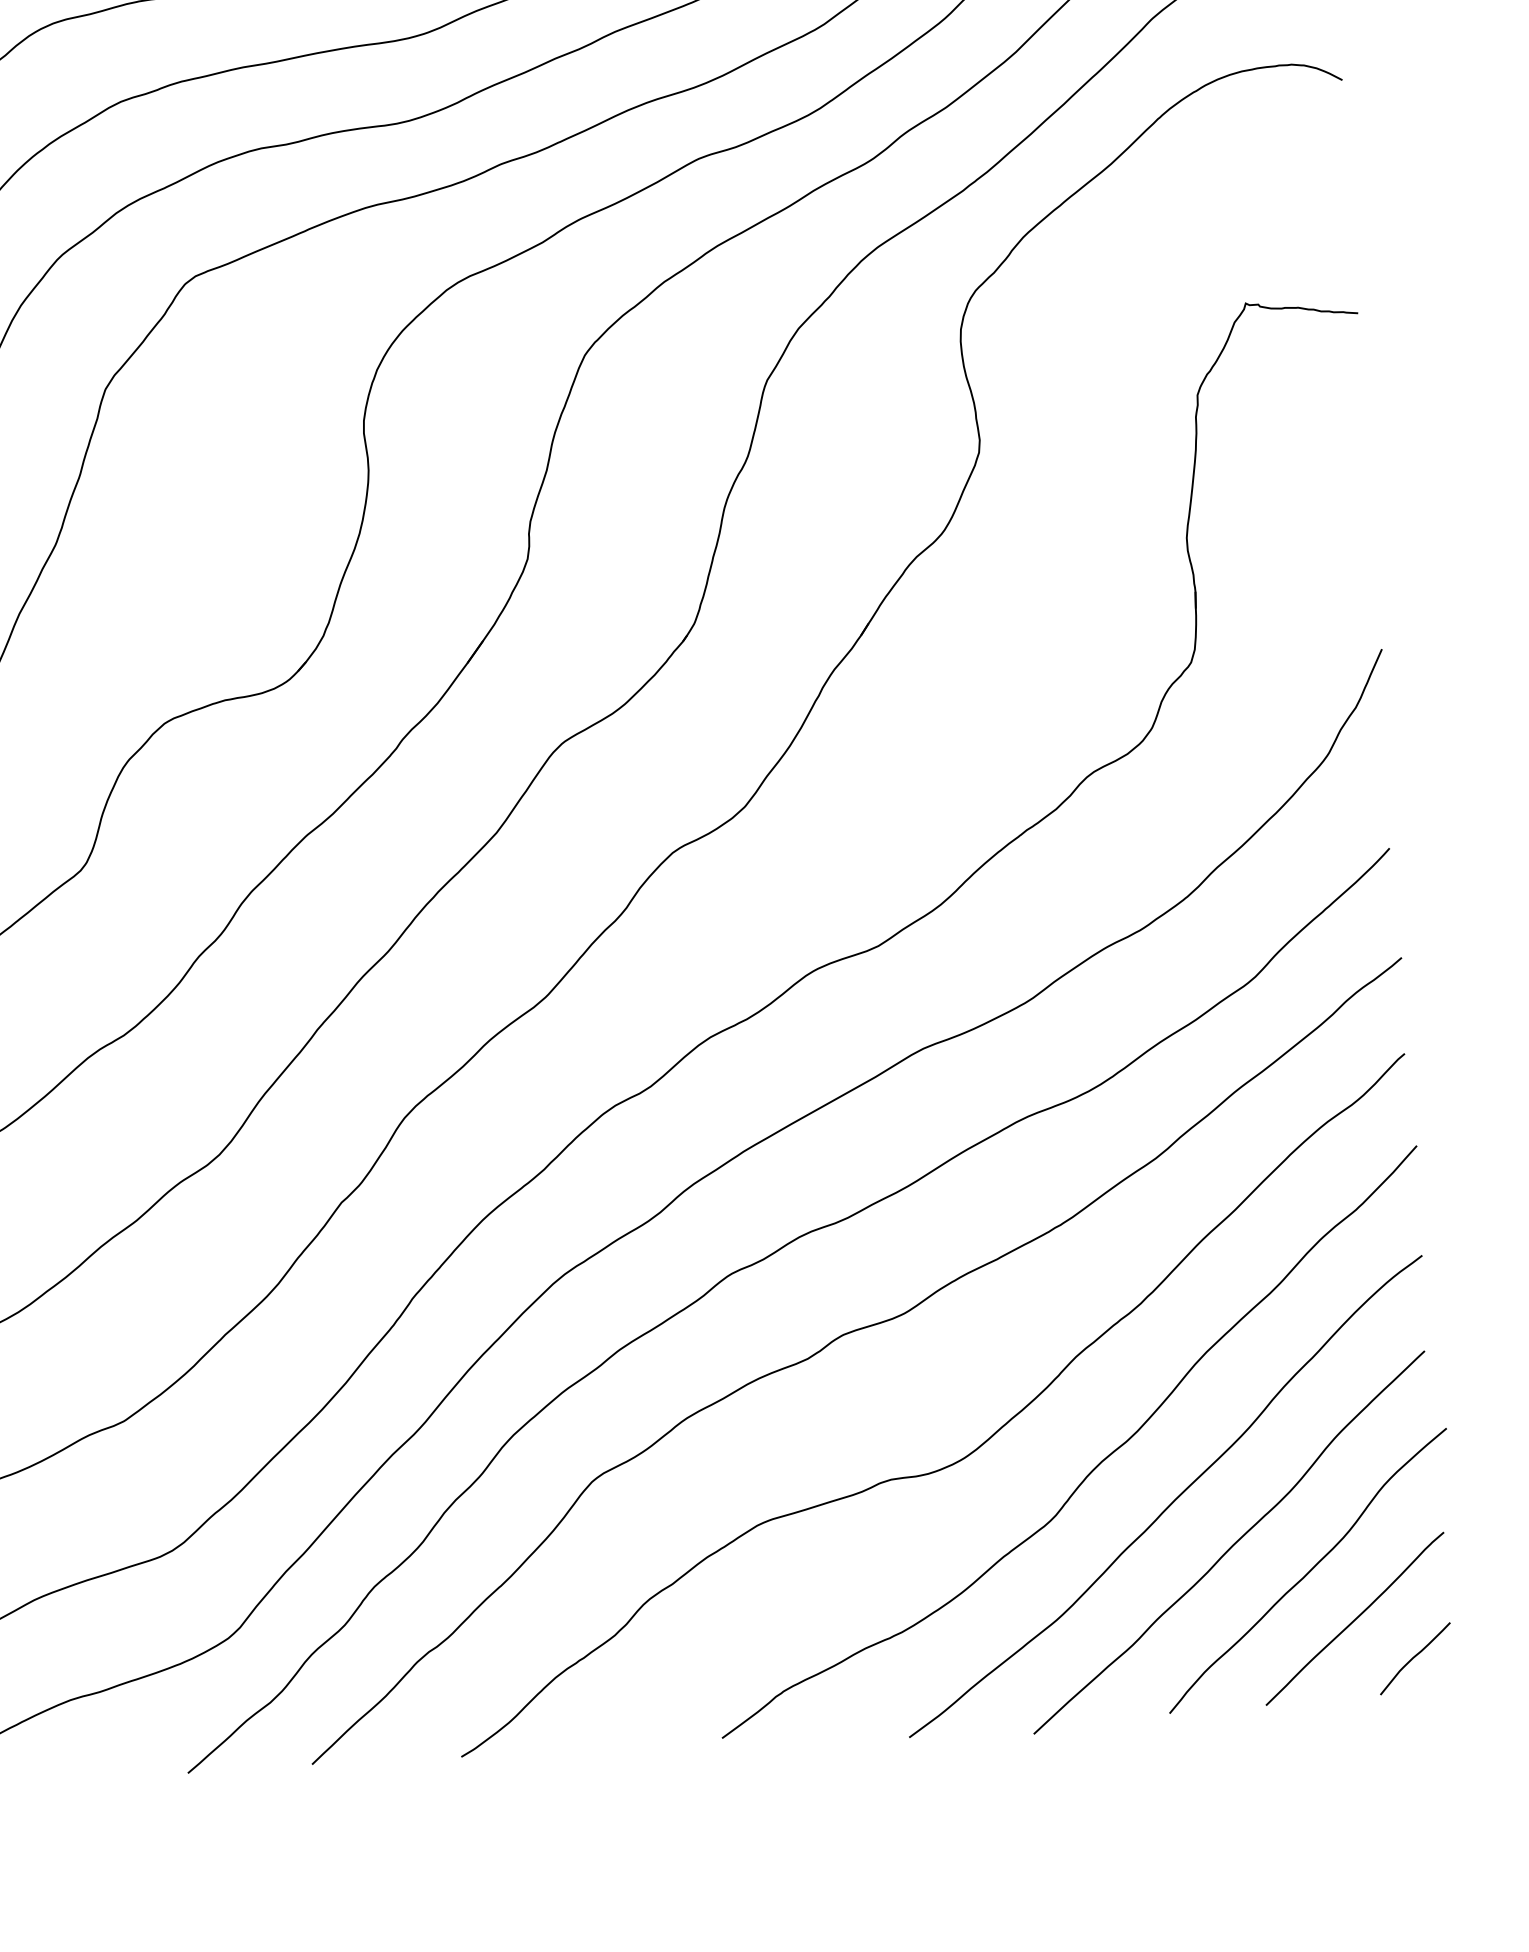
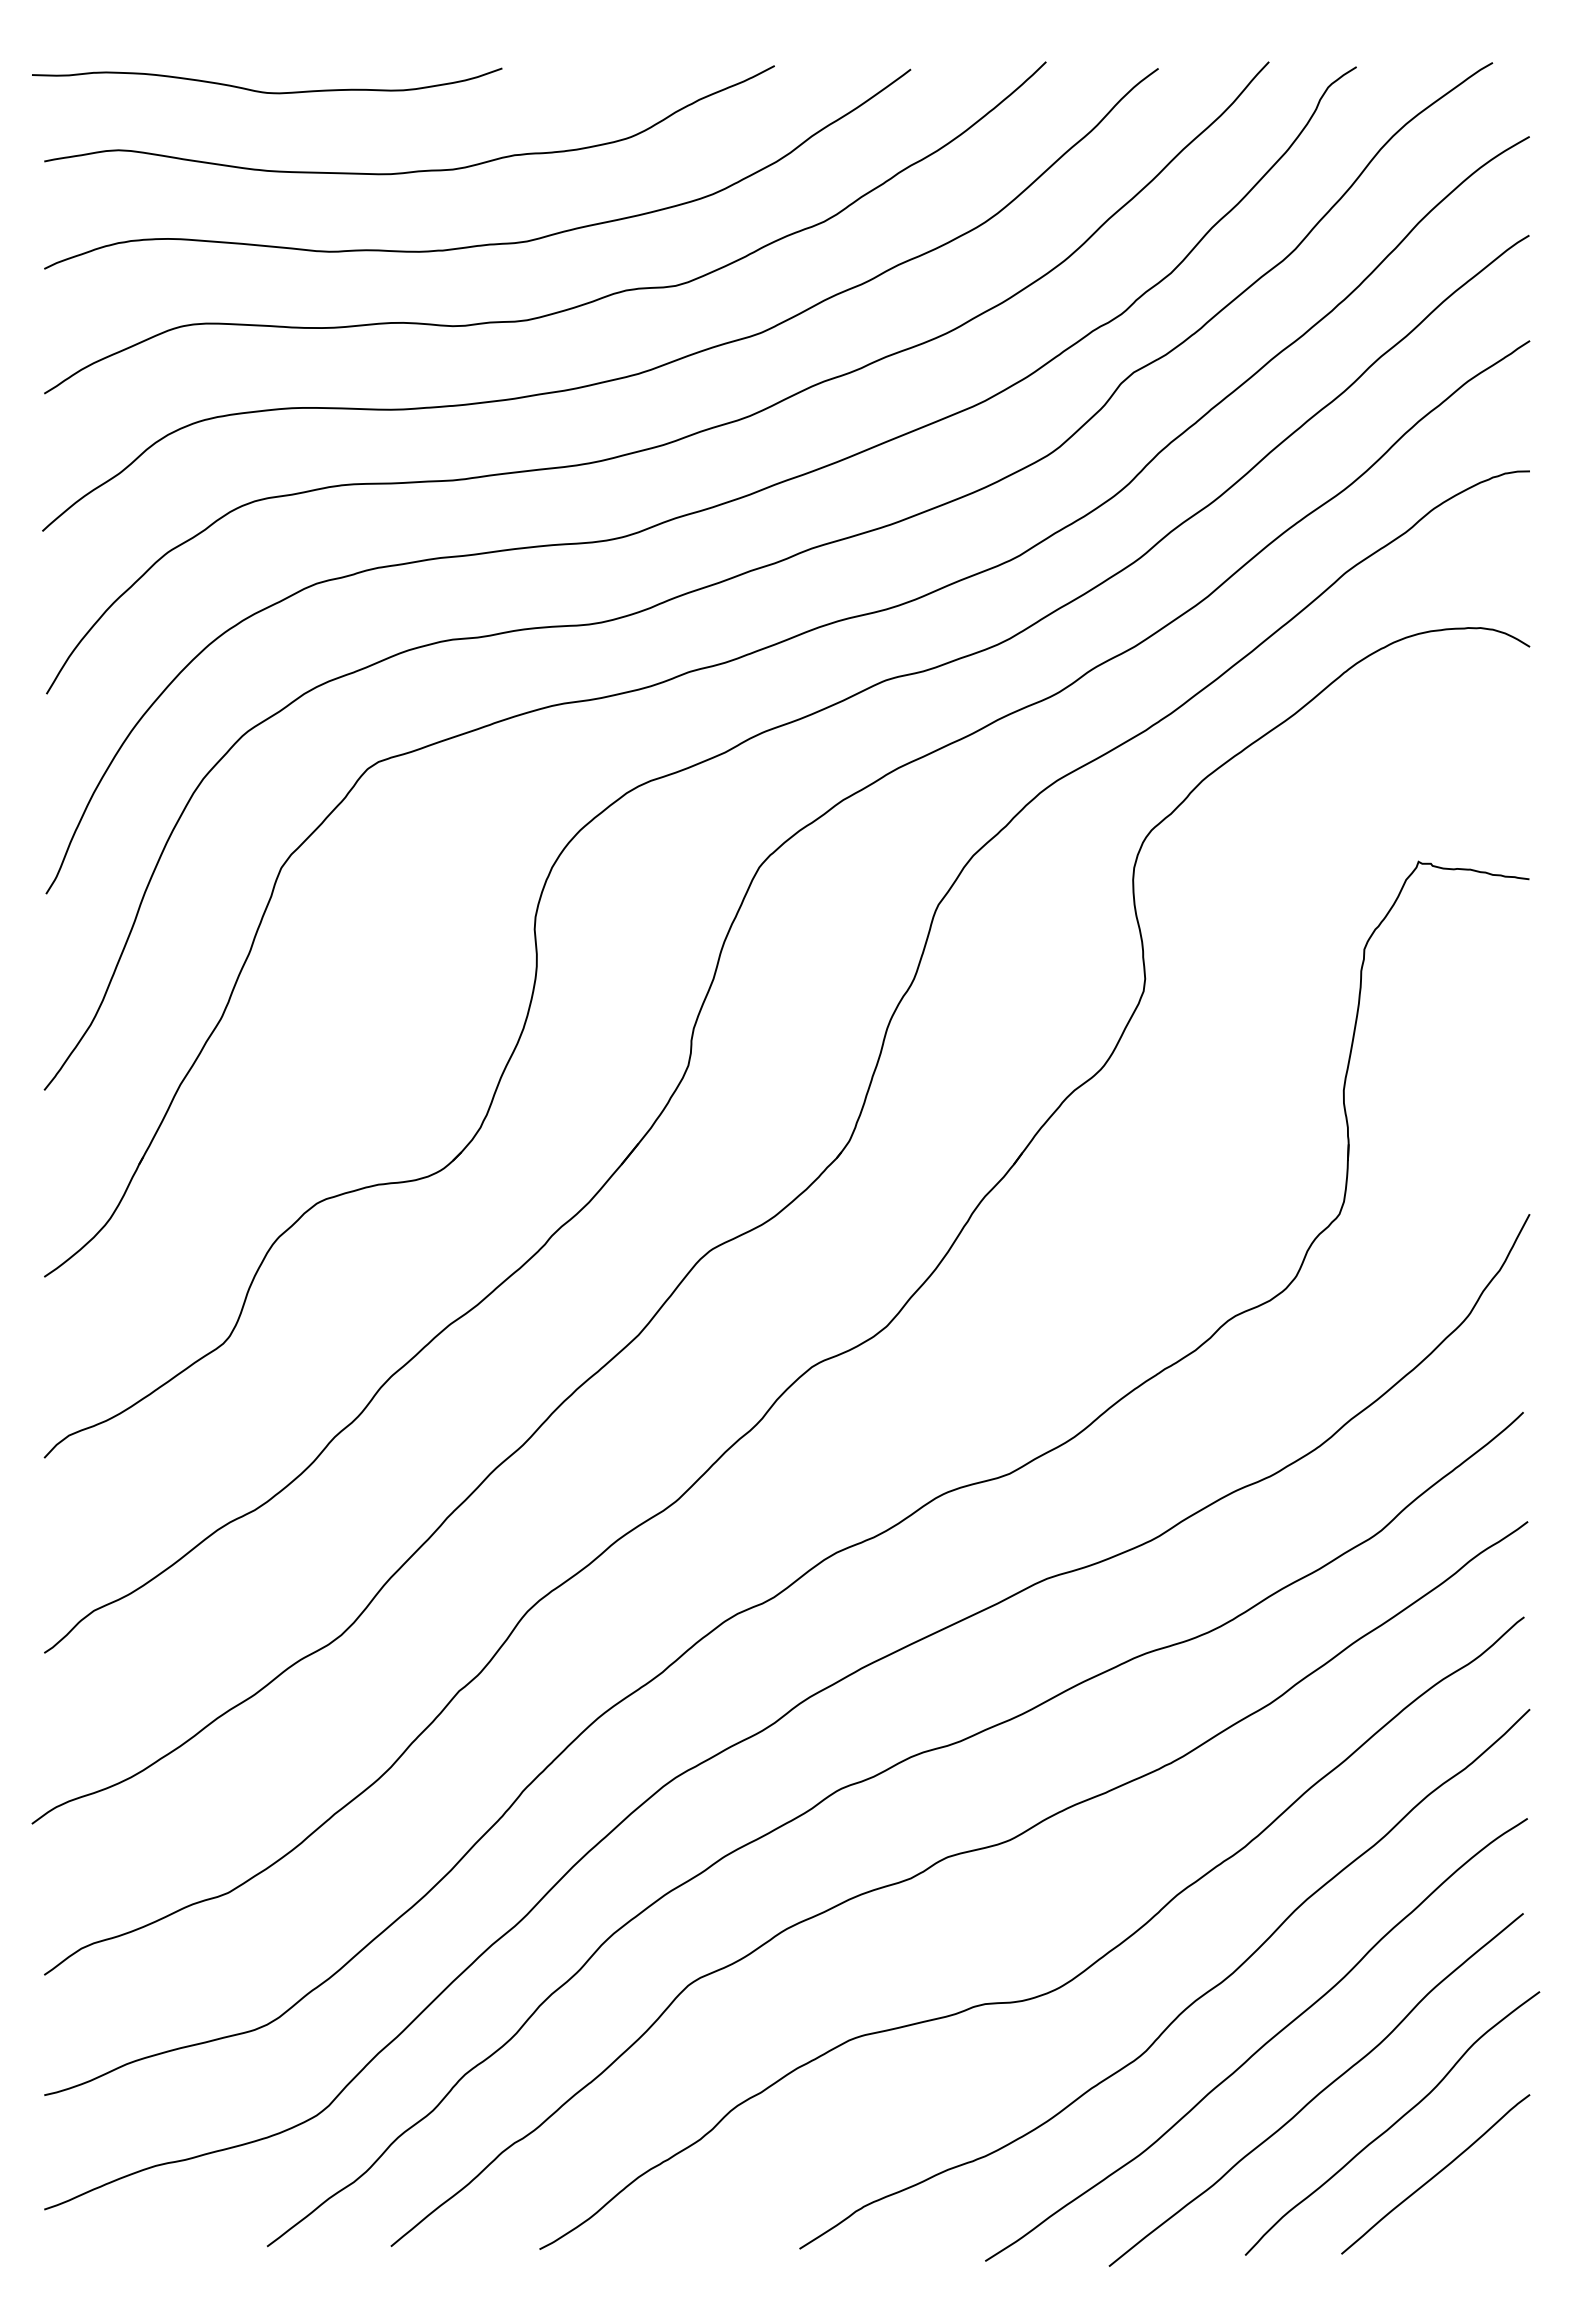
curve: (1414, 1658) -> (1492, 2217), removed

